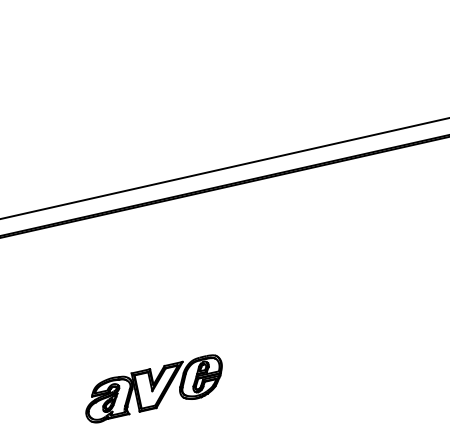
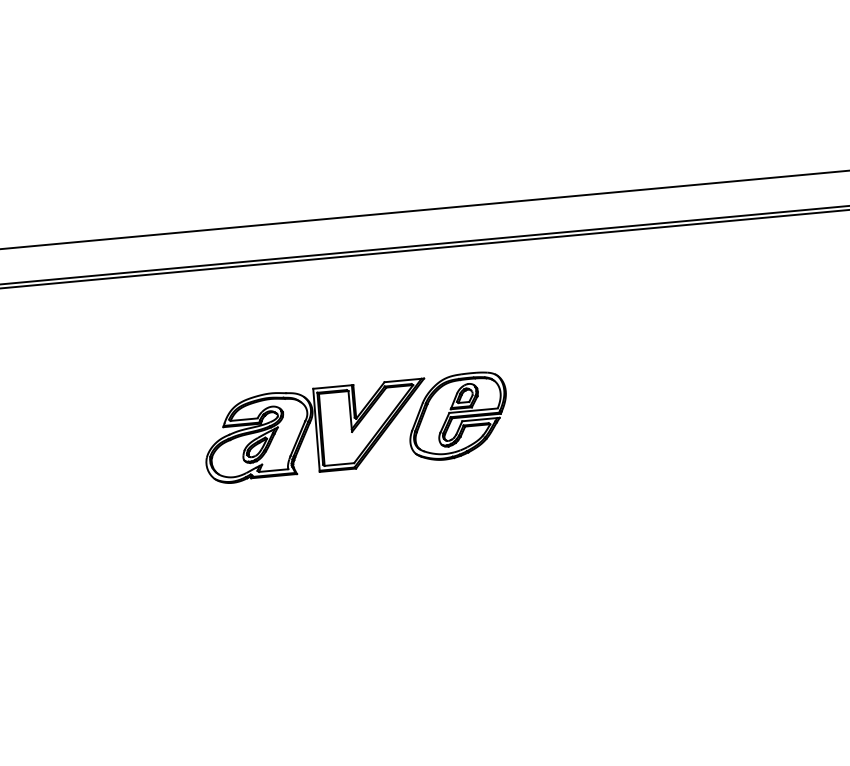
part: (153, 388) -> (355, 426), moved

